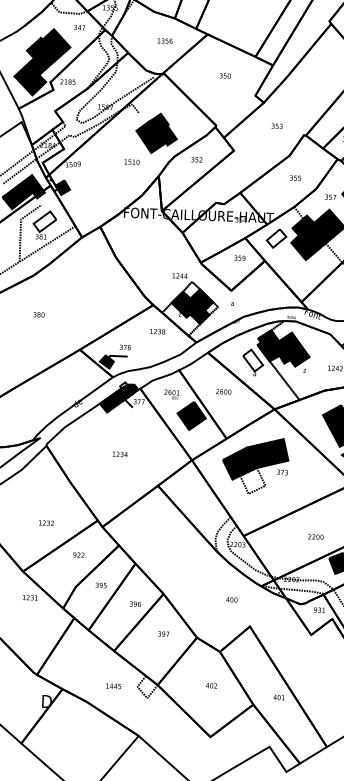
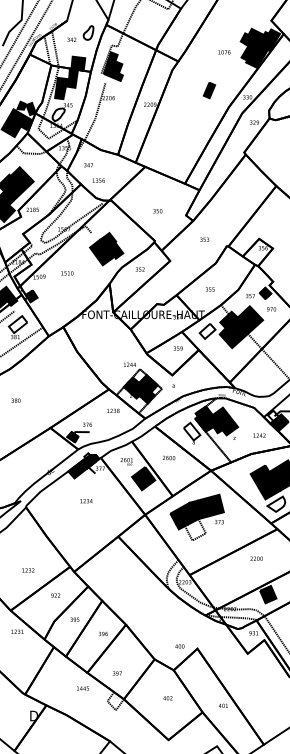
text: (79, 28) -> (88, 165), moved
text: (164, 40) -> (98, 180), moved
text: (224, 76) -> (157, 211), moved
text: (132, 162) -> (67, 273), moved
text: (294, 178) -> (209, 289), moved
text: (120, 454) -> (86, 501), moved
text: (315, 536) -> (256, 558), moved
text: (231, 599) -> (179, 646), moved
text: (163, 634) -> (117, 673), moved
text: (114, 686) -> (83, 688), moved

